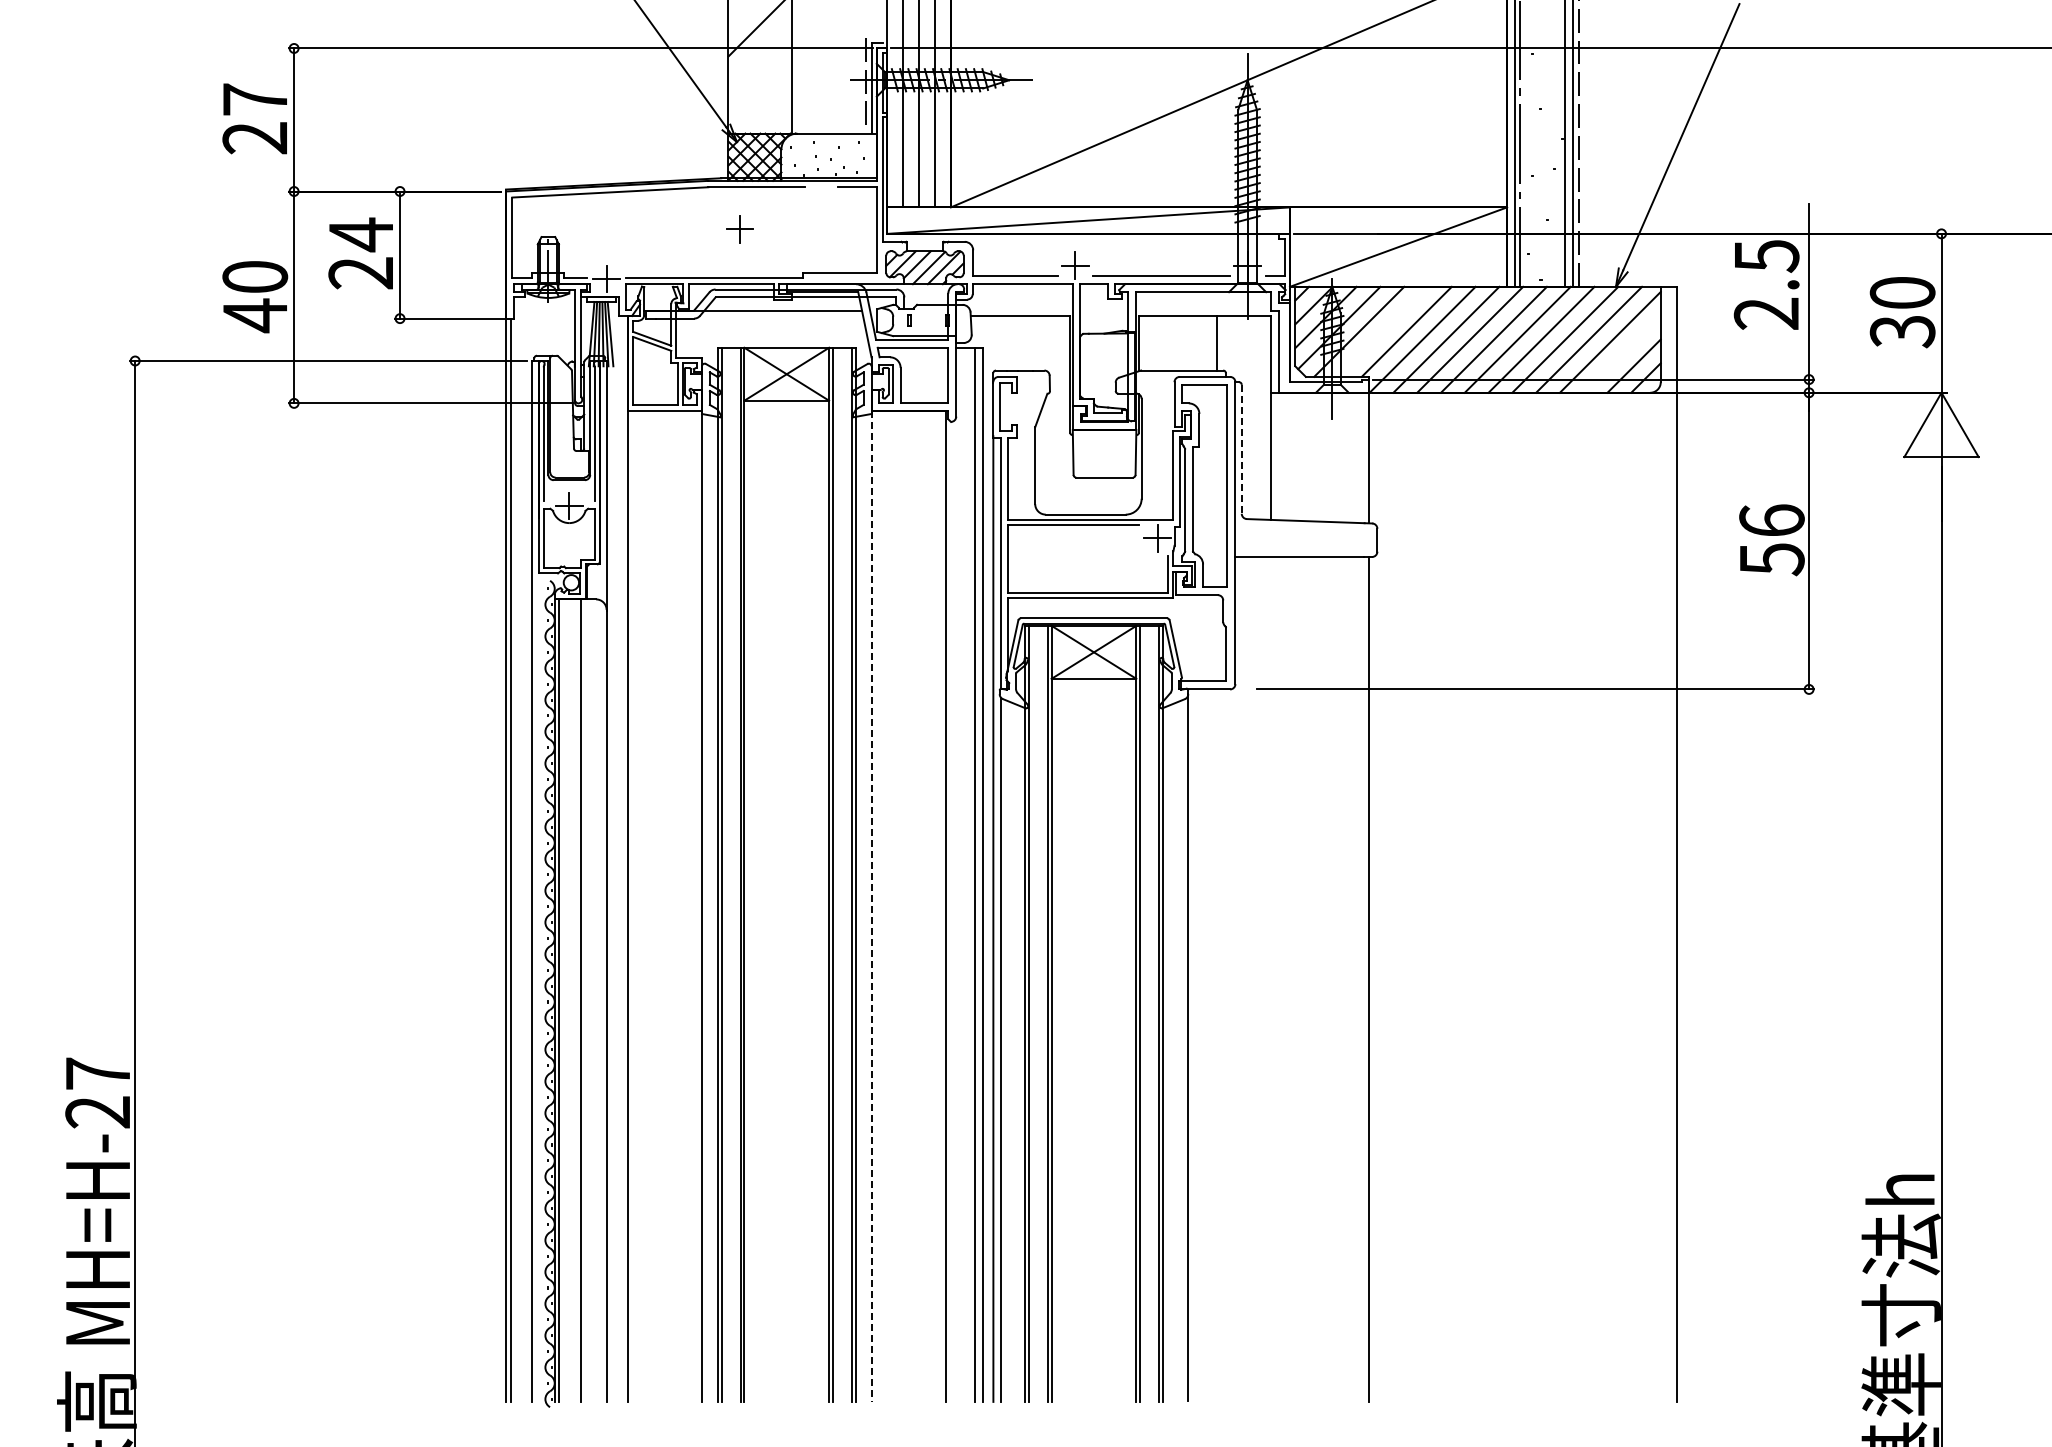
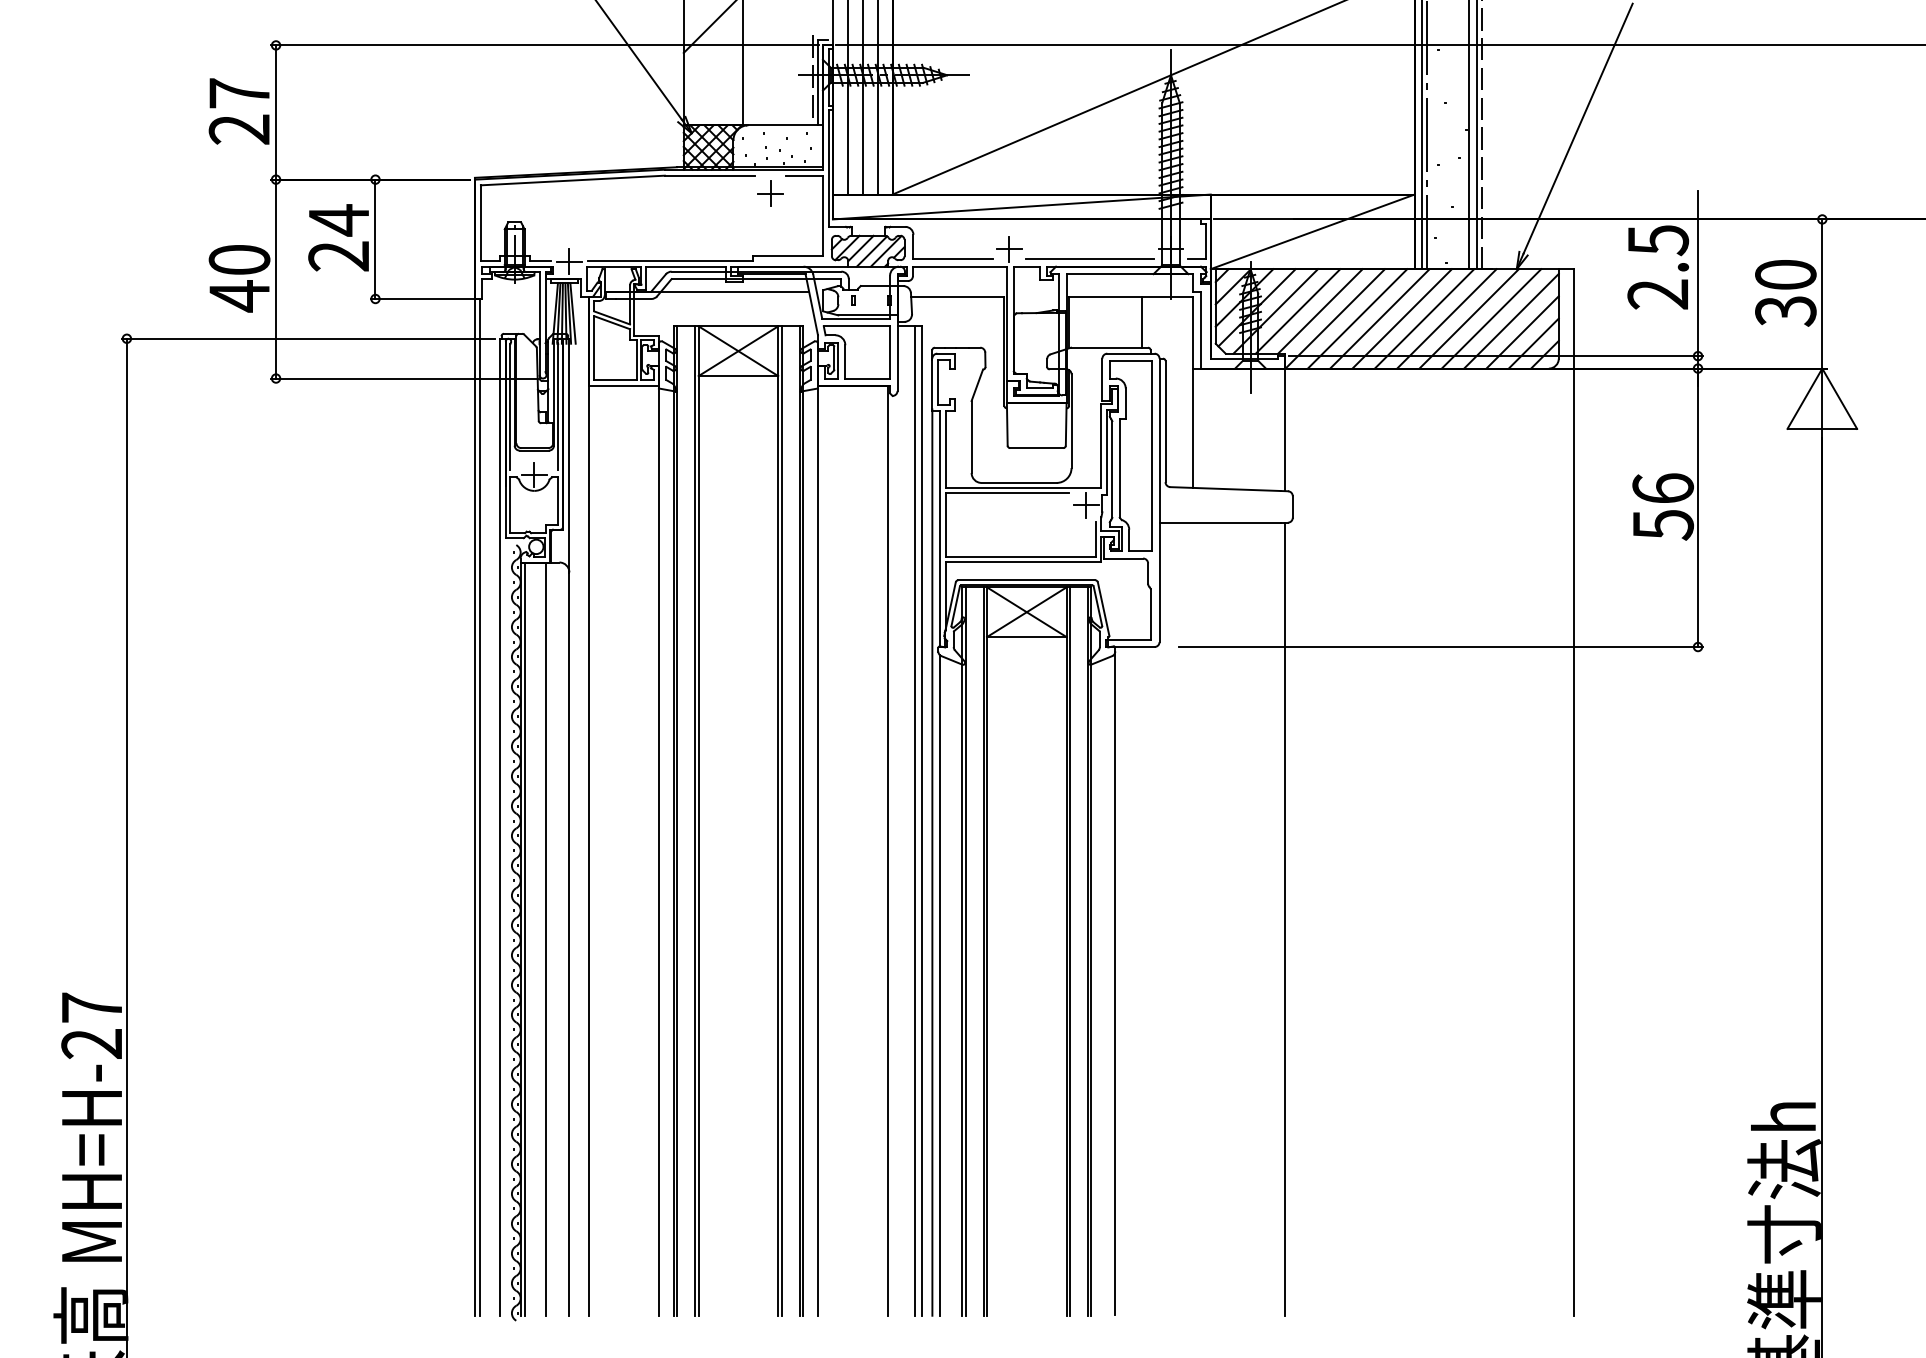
part: (739, 229) -> (770, 193), moved
line: (1382, 331) -> (1297, 311), added
line: (1621, 353) -> (1521, 331), added
line: (1241, 449) -> (1165, 421), dashed -> solid
line: (871, 907) -> (817, 851), dashed -> solid

